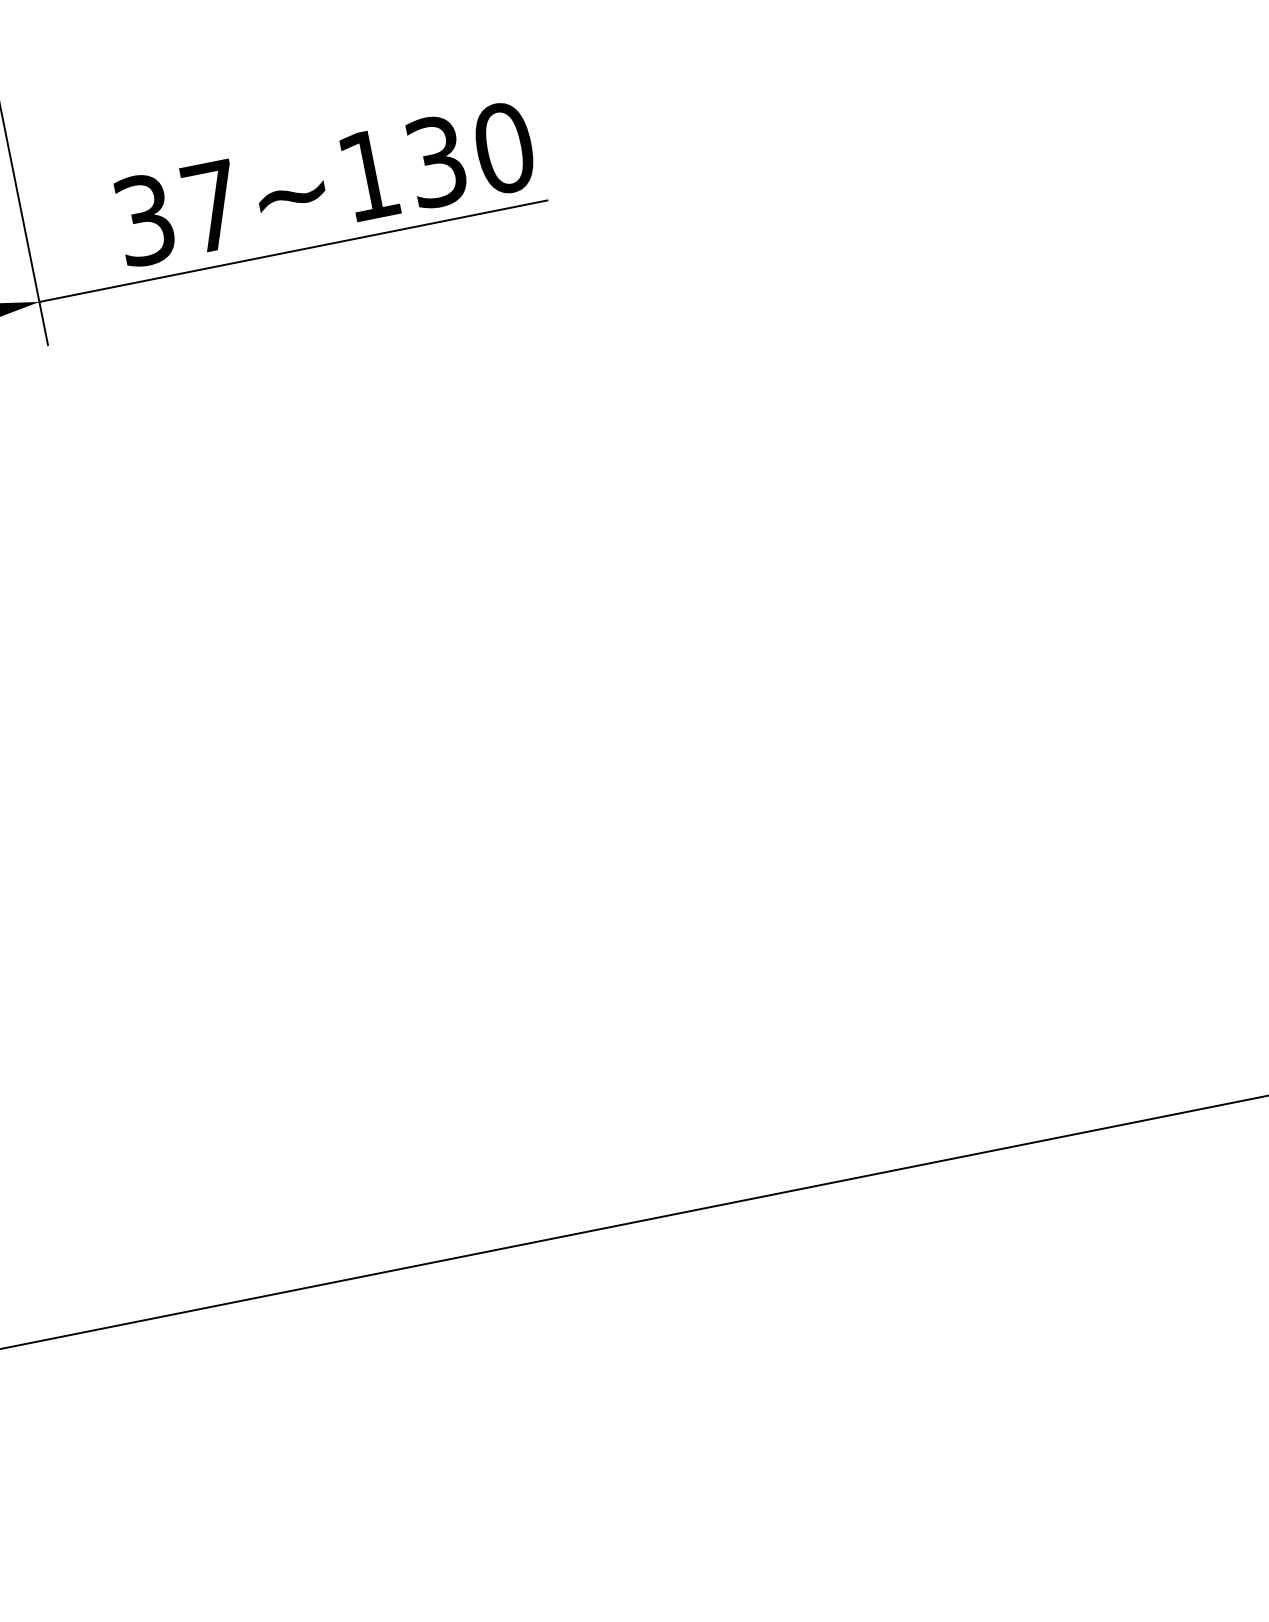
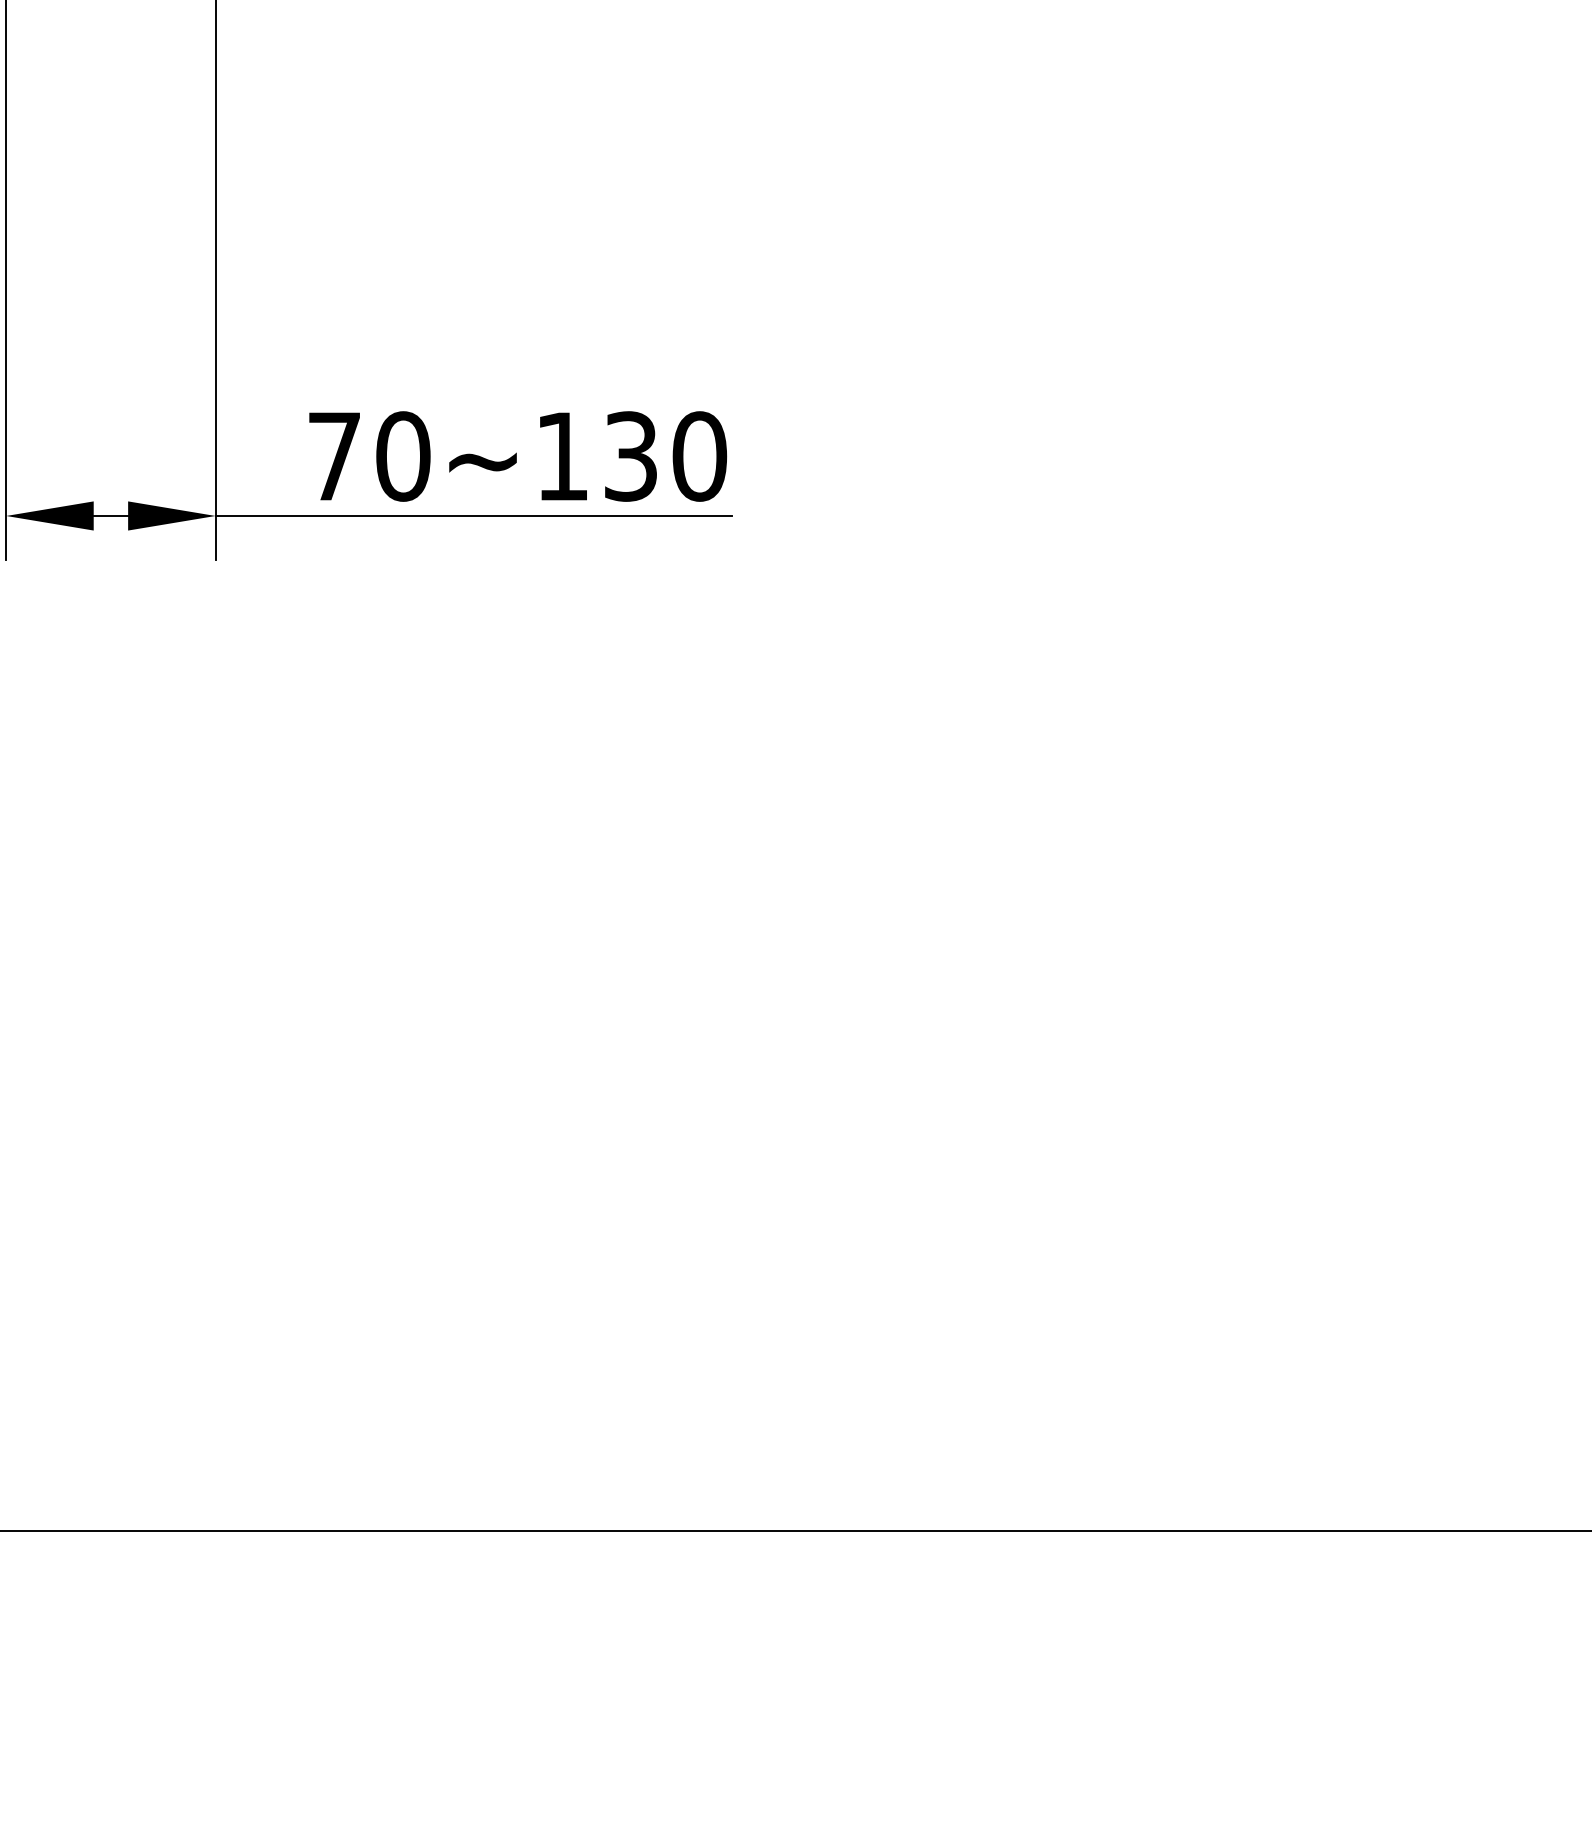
text: (179, 213) -> (369, 456), 37~130 -> 70~130

